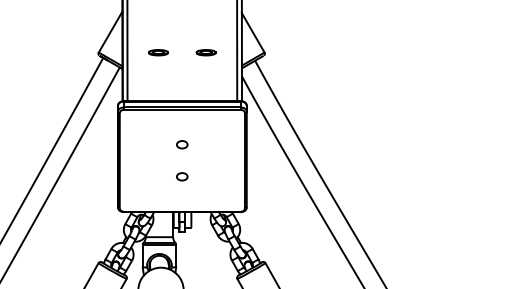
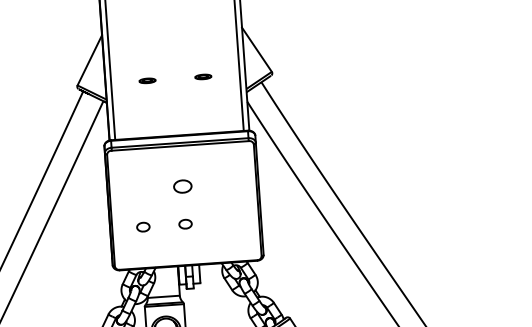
part: (158, 52) -> (147, 80), size x0.7
part: (205, 52) -> (202, 76), size x0.7
part: (182, 144) -> (183, 186), size x1.4
part: (146, 176) -> (143, 226), added

